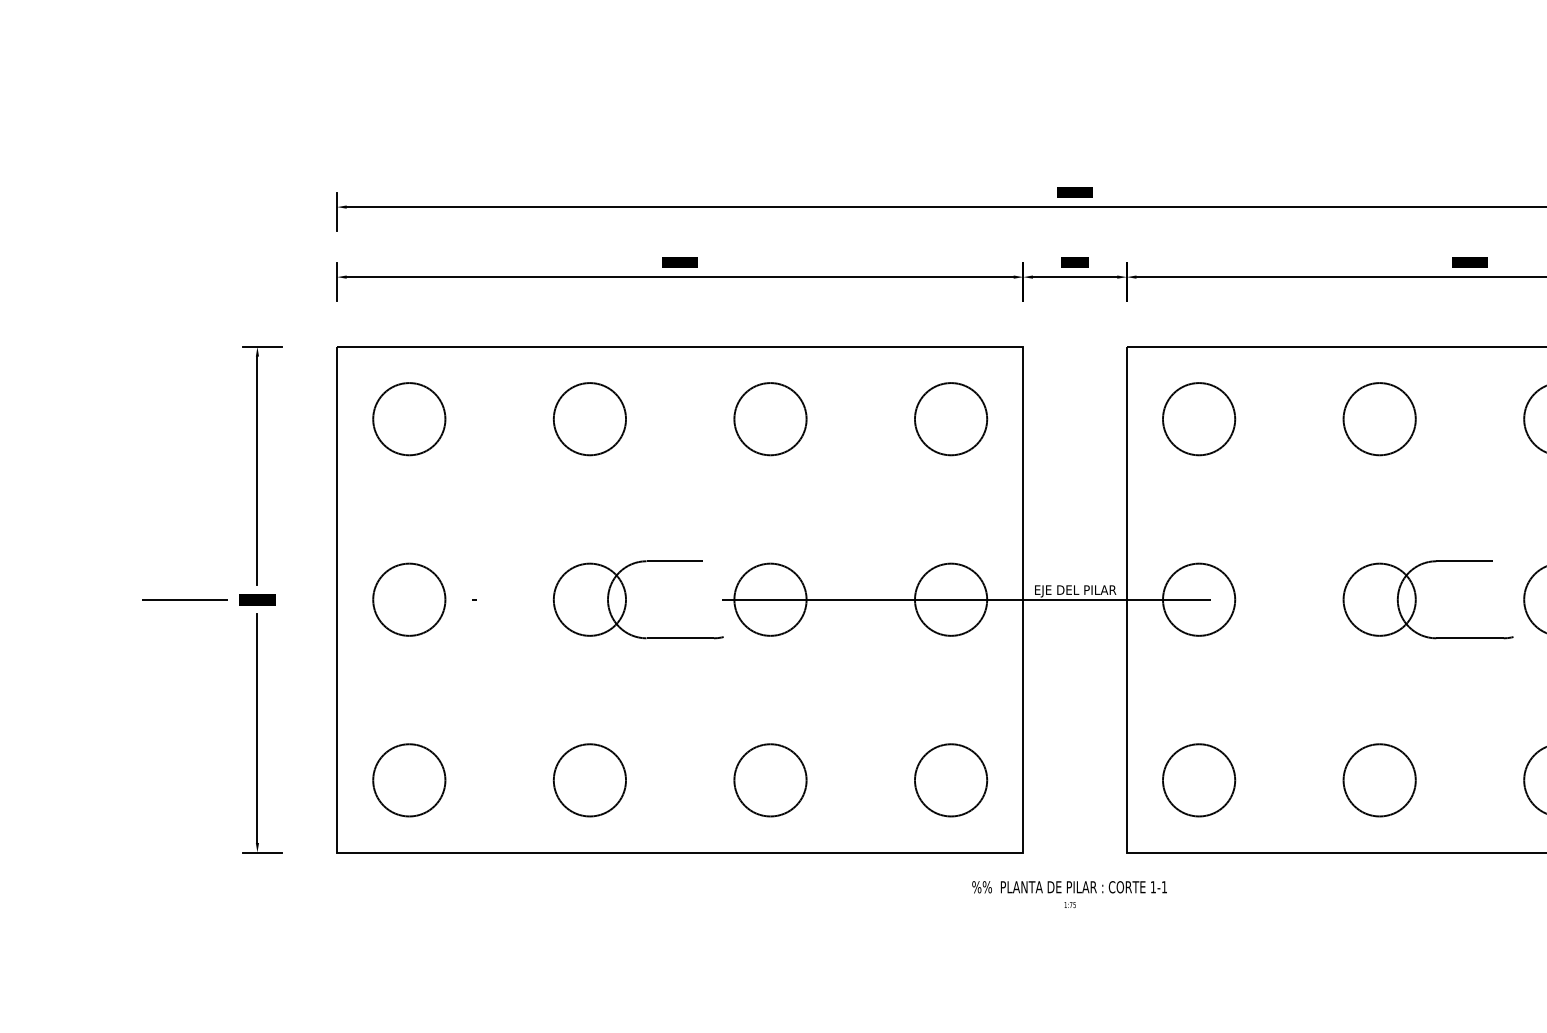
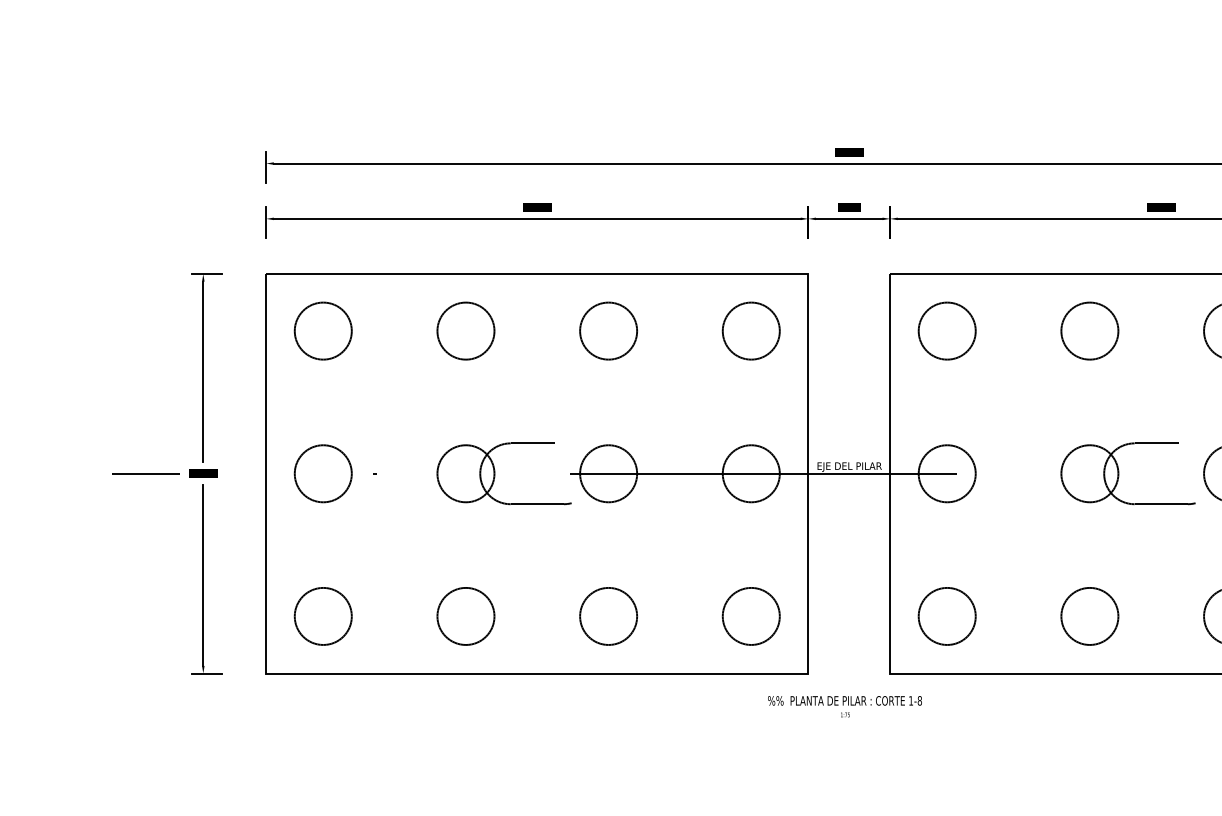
text: (1164, 887) -> (919, 701), 1-1 -> 1-8

